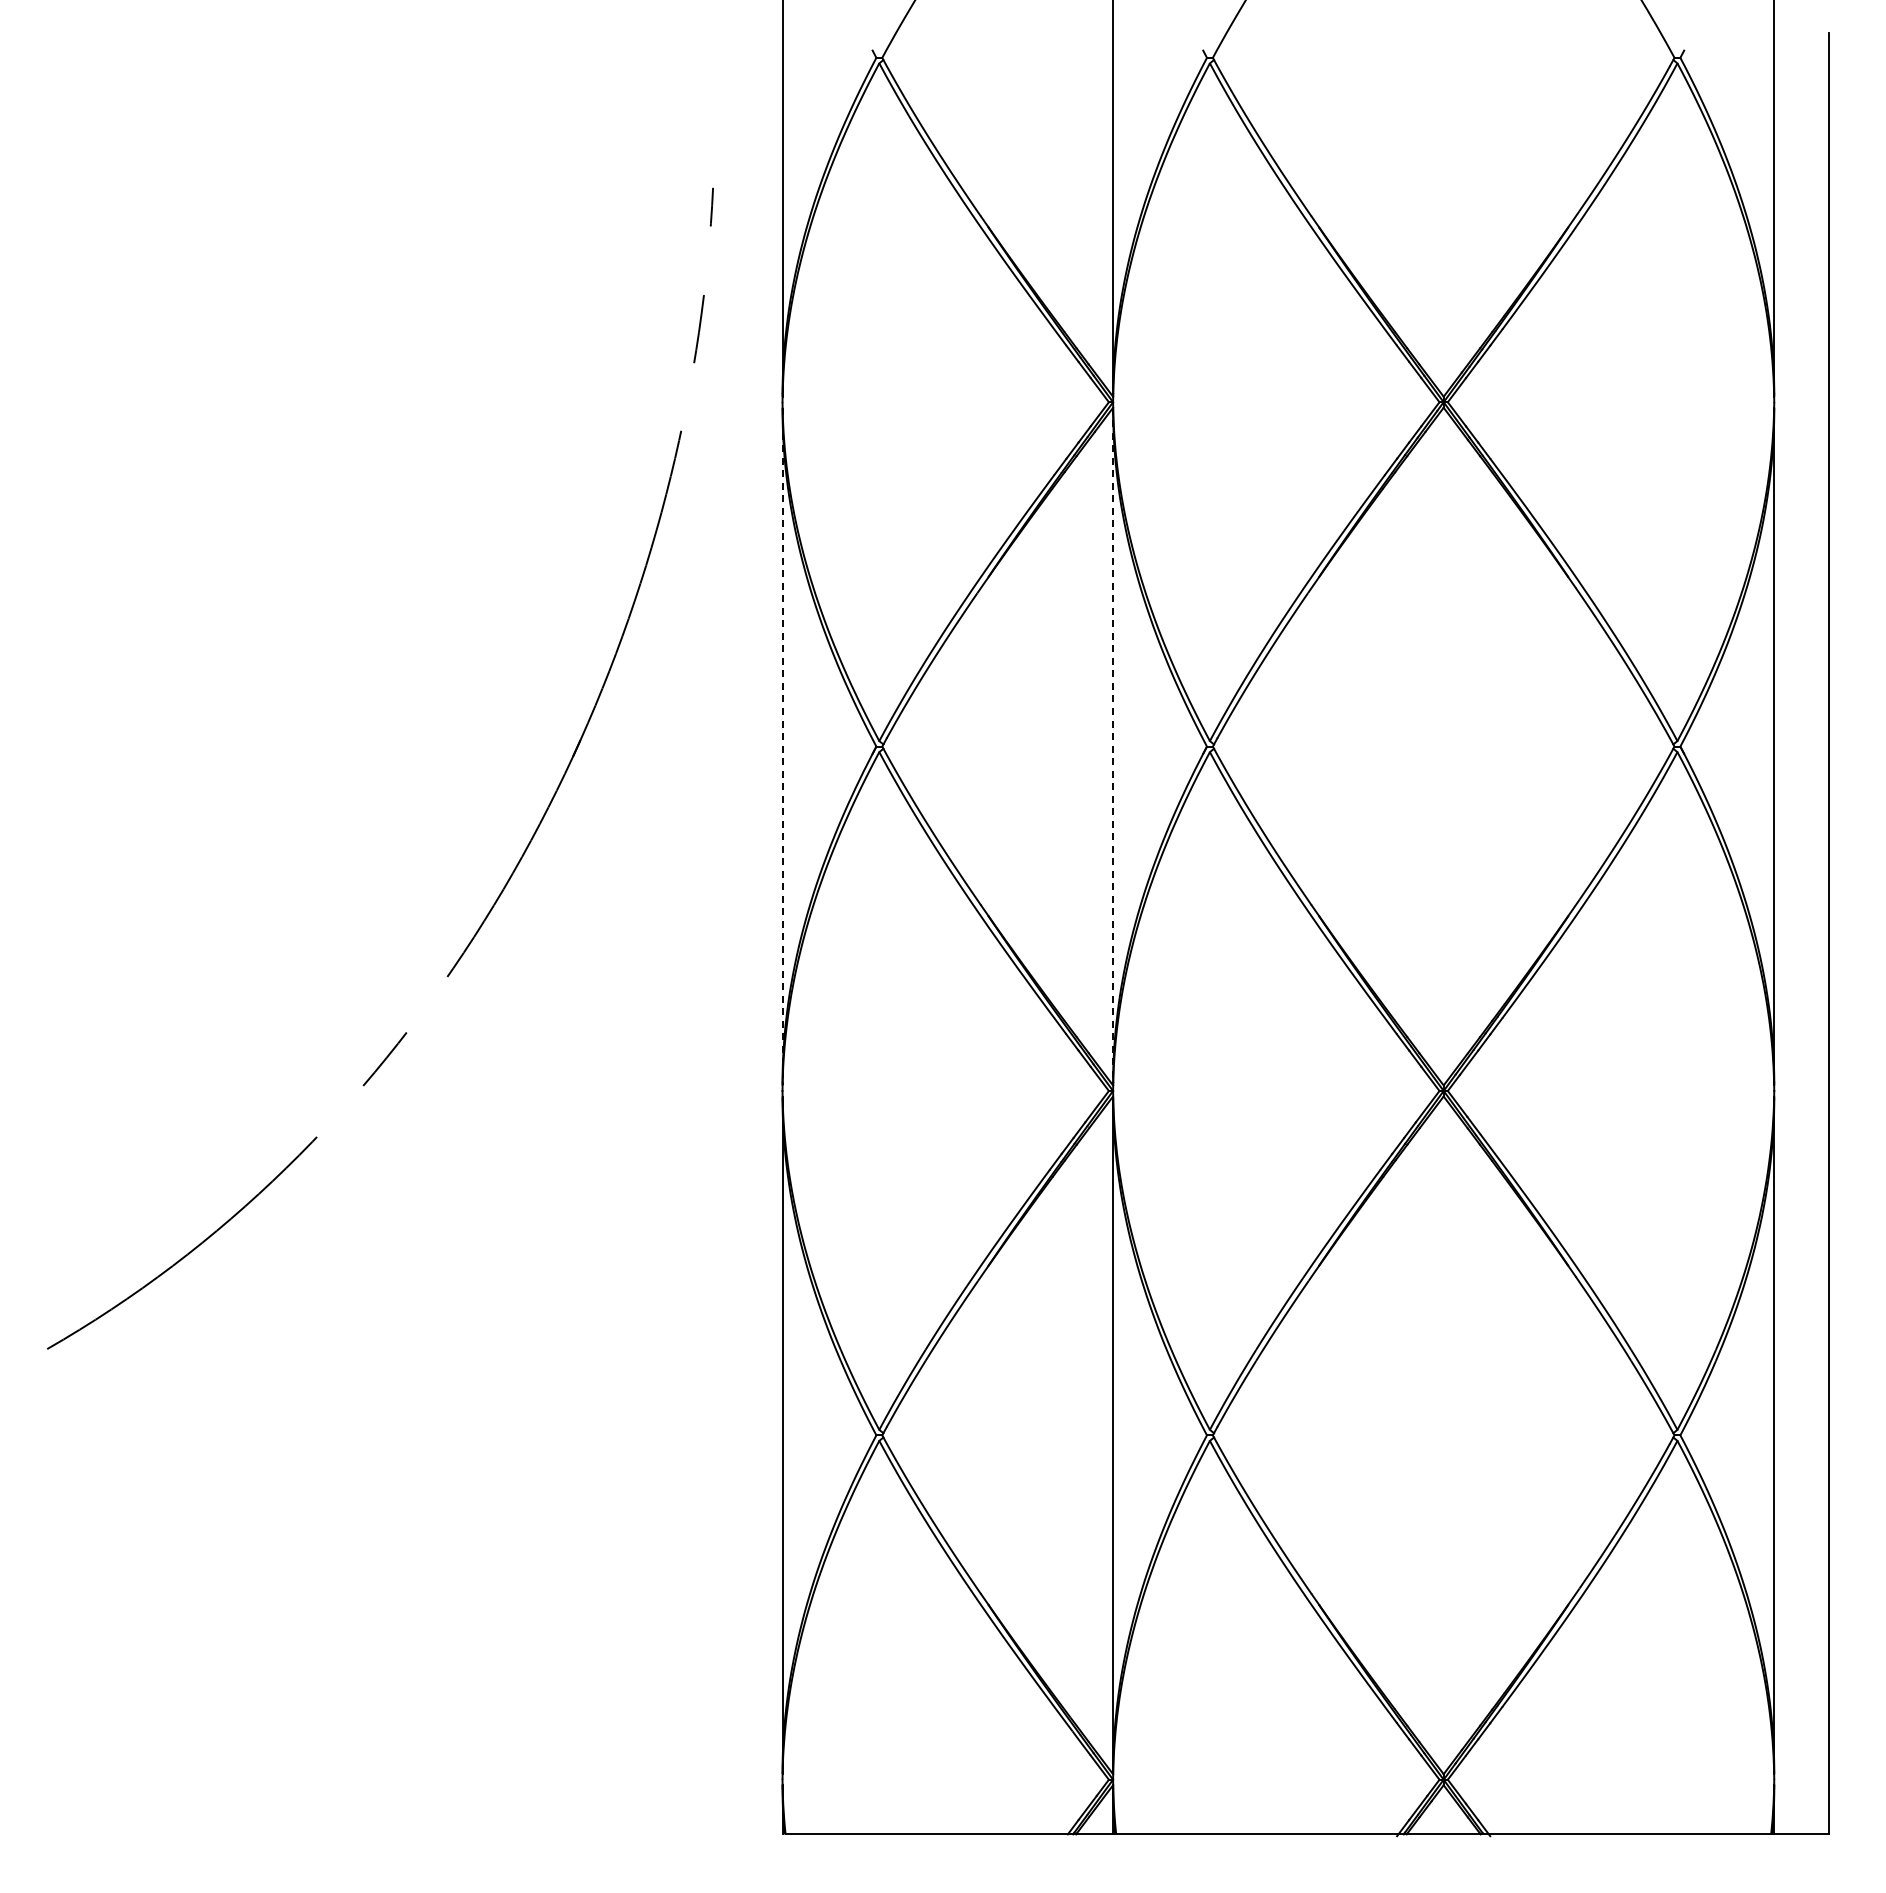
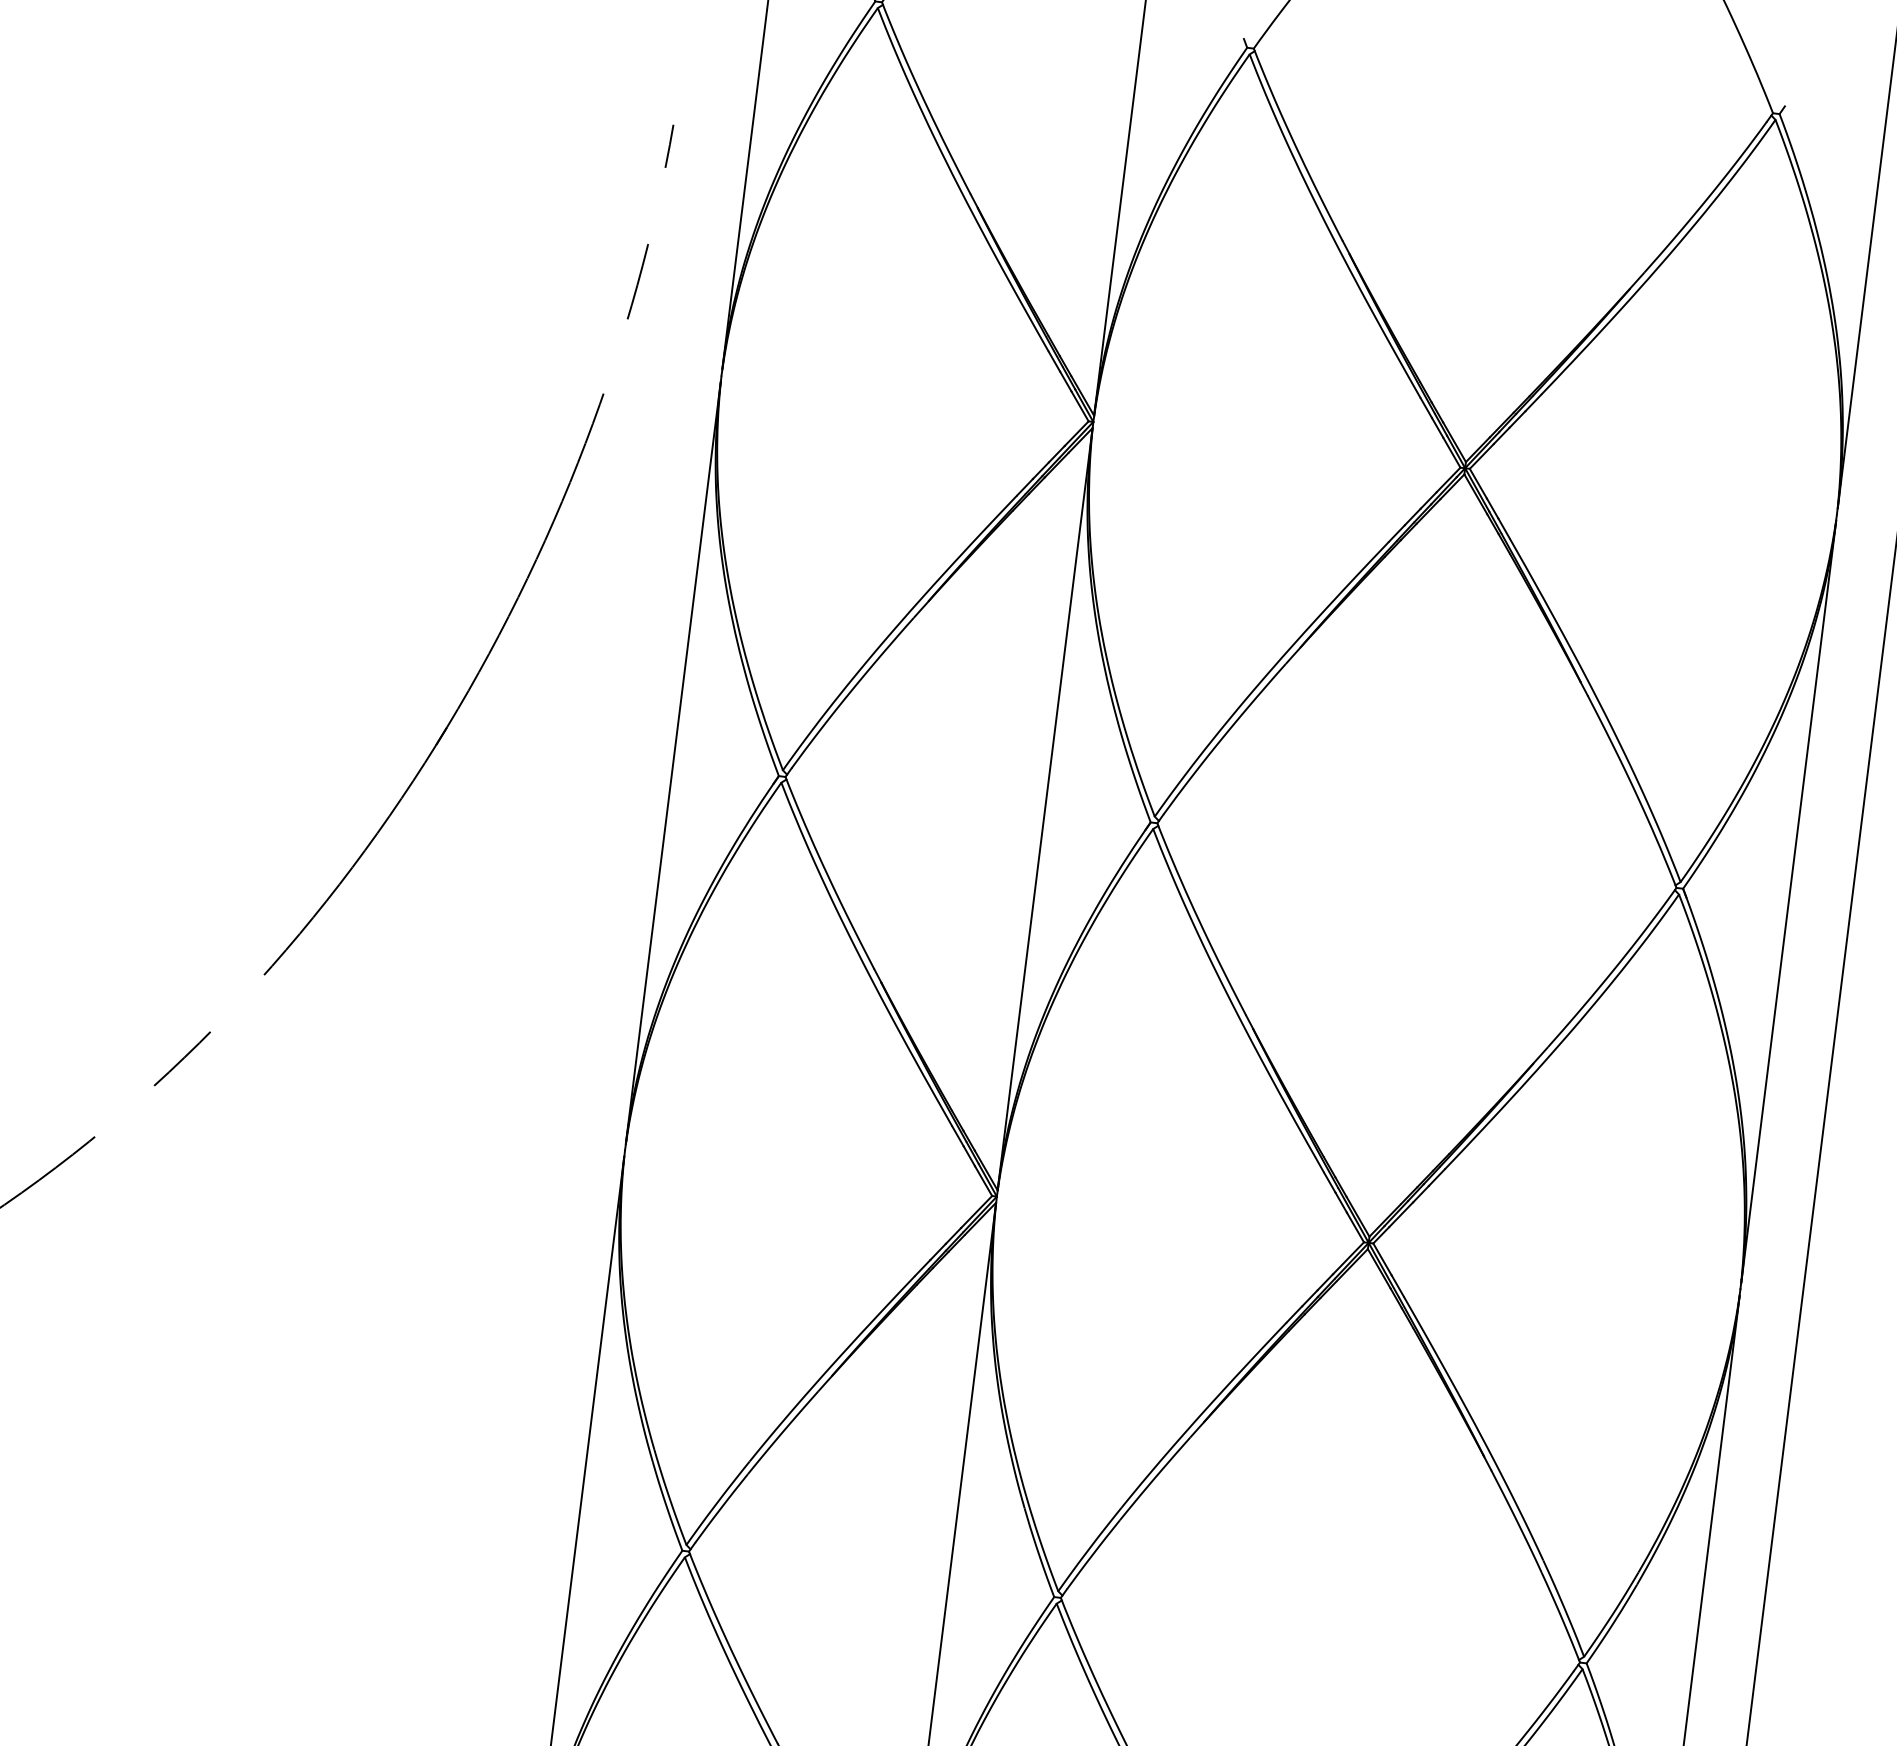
line: (782, 746) -> (673, 762), dashed -> solid
line: (1113, 746) -> (1045, 809), dashed -> solid

